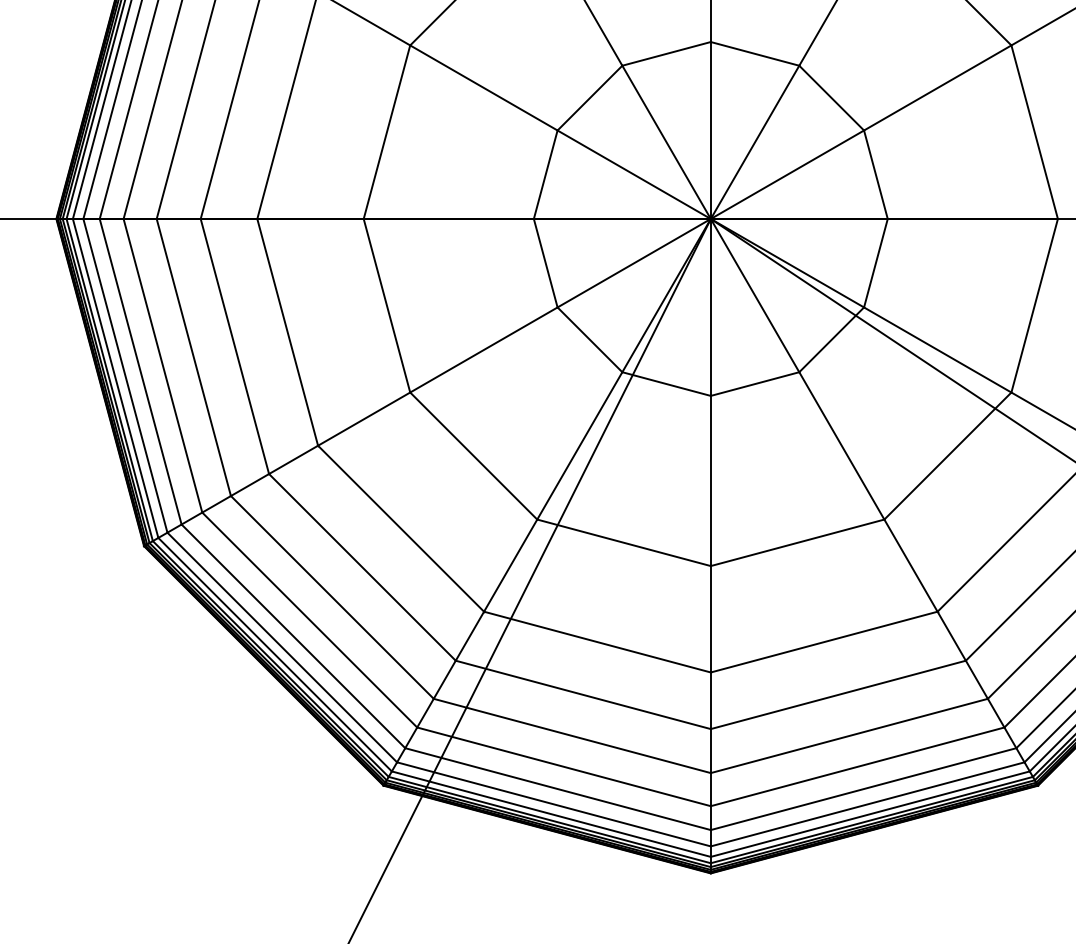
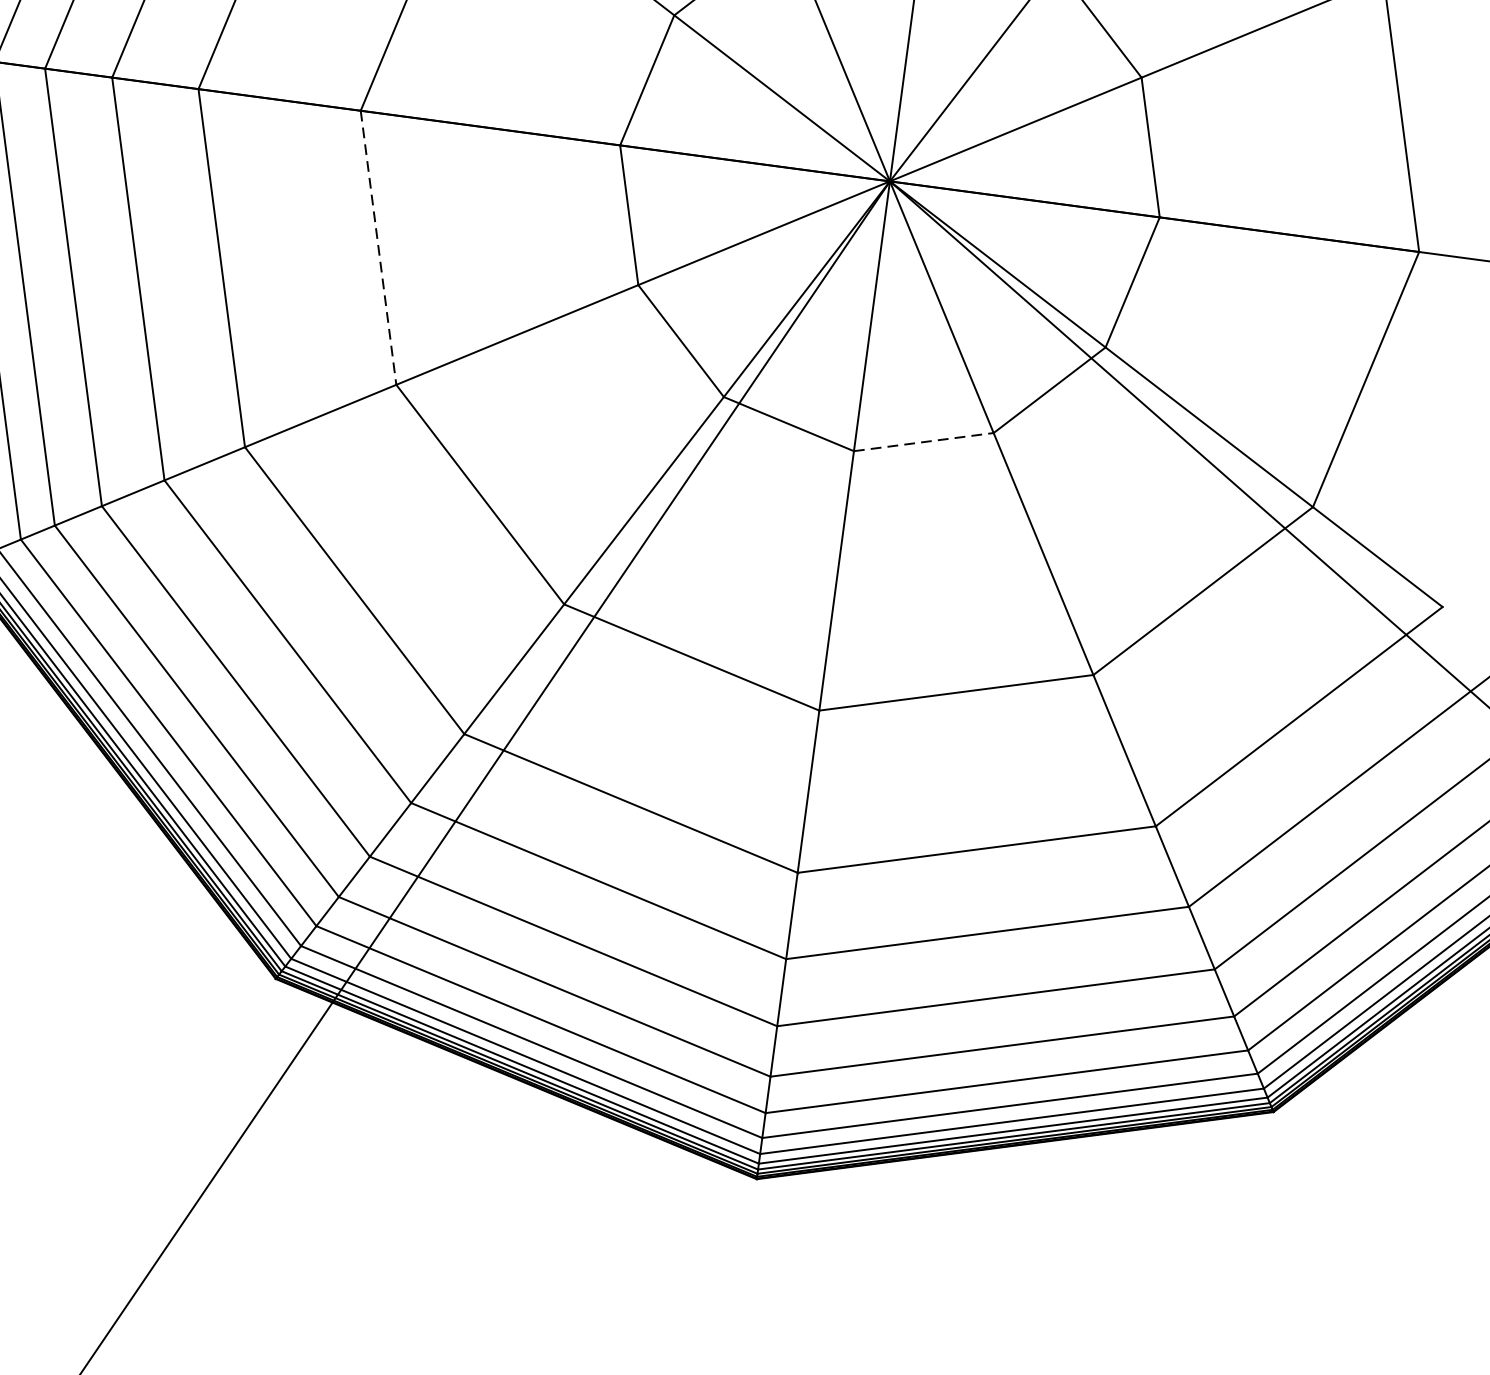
line: (386, 305) -> (377, 247), solid -> dashed
line: (755, 384) -> (924, 442), solid -> dashed

